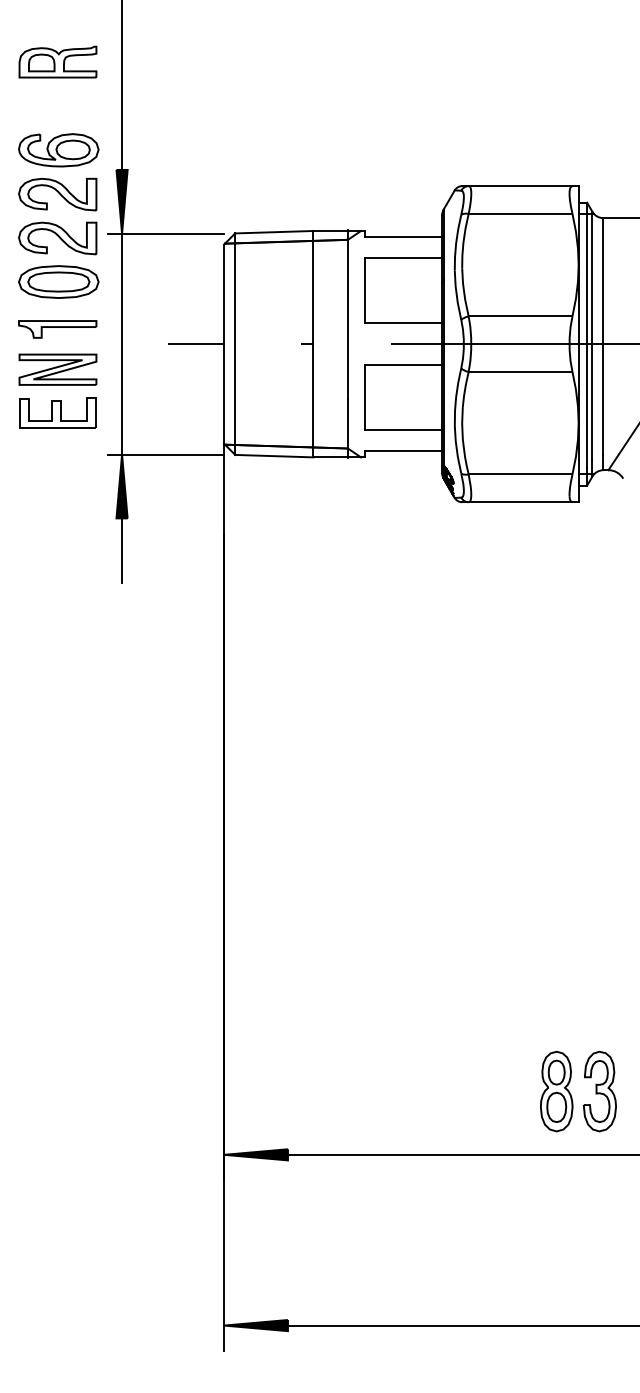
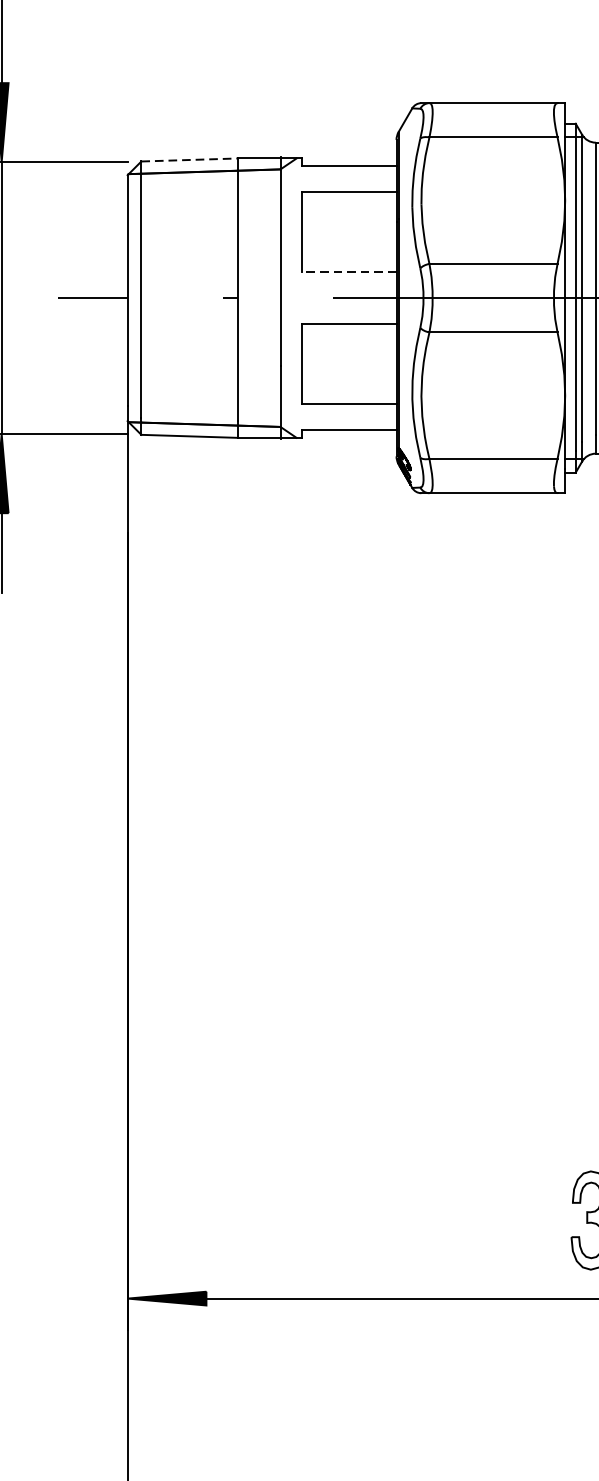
line: (274, 232) -> (189, 160), solid -> dashed
line: (403, 323) -> (349, 272), solid -> dashed
part: (556, 1091) -> (537, 1220), removed

